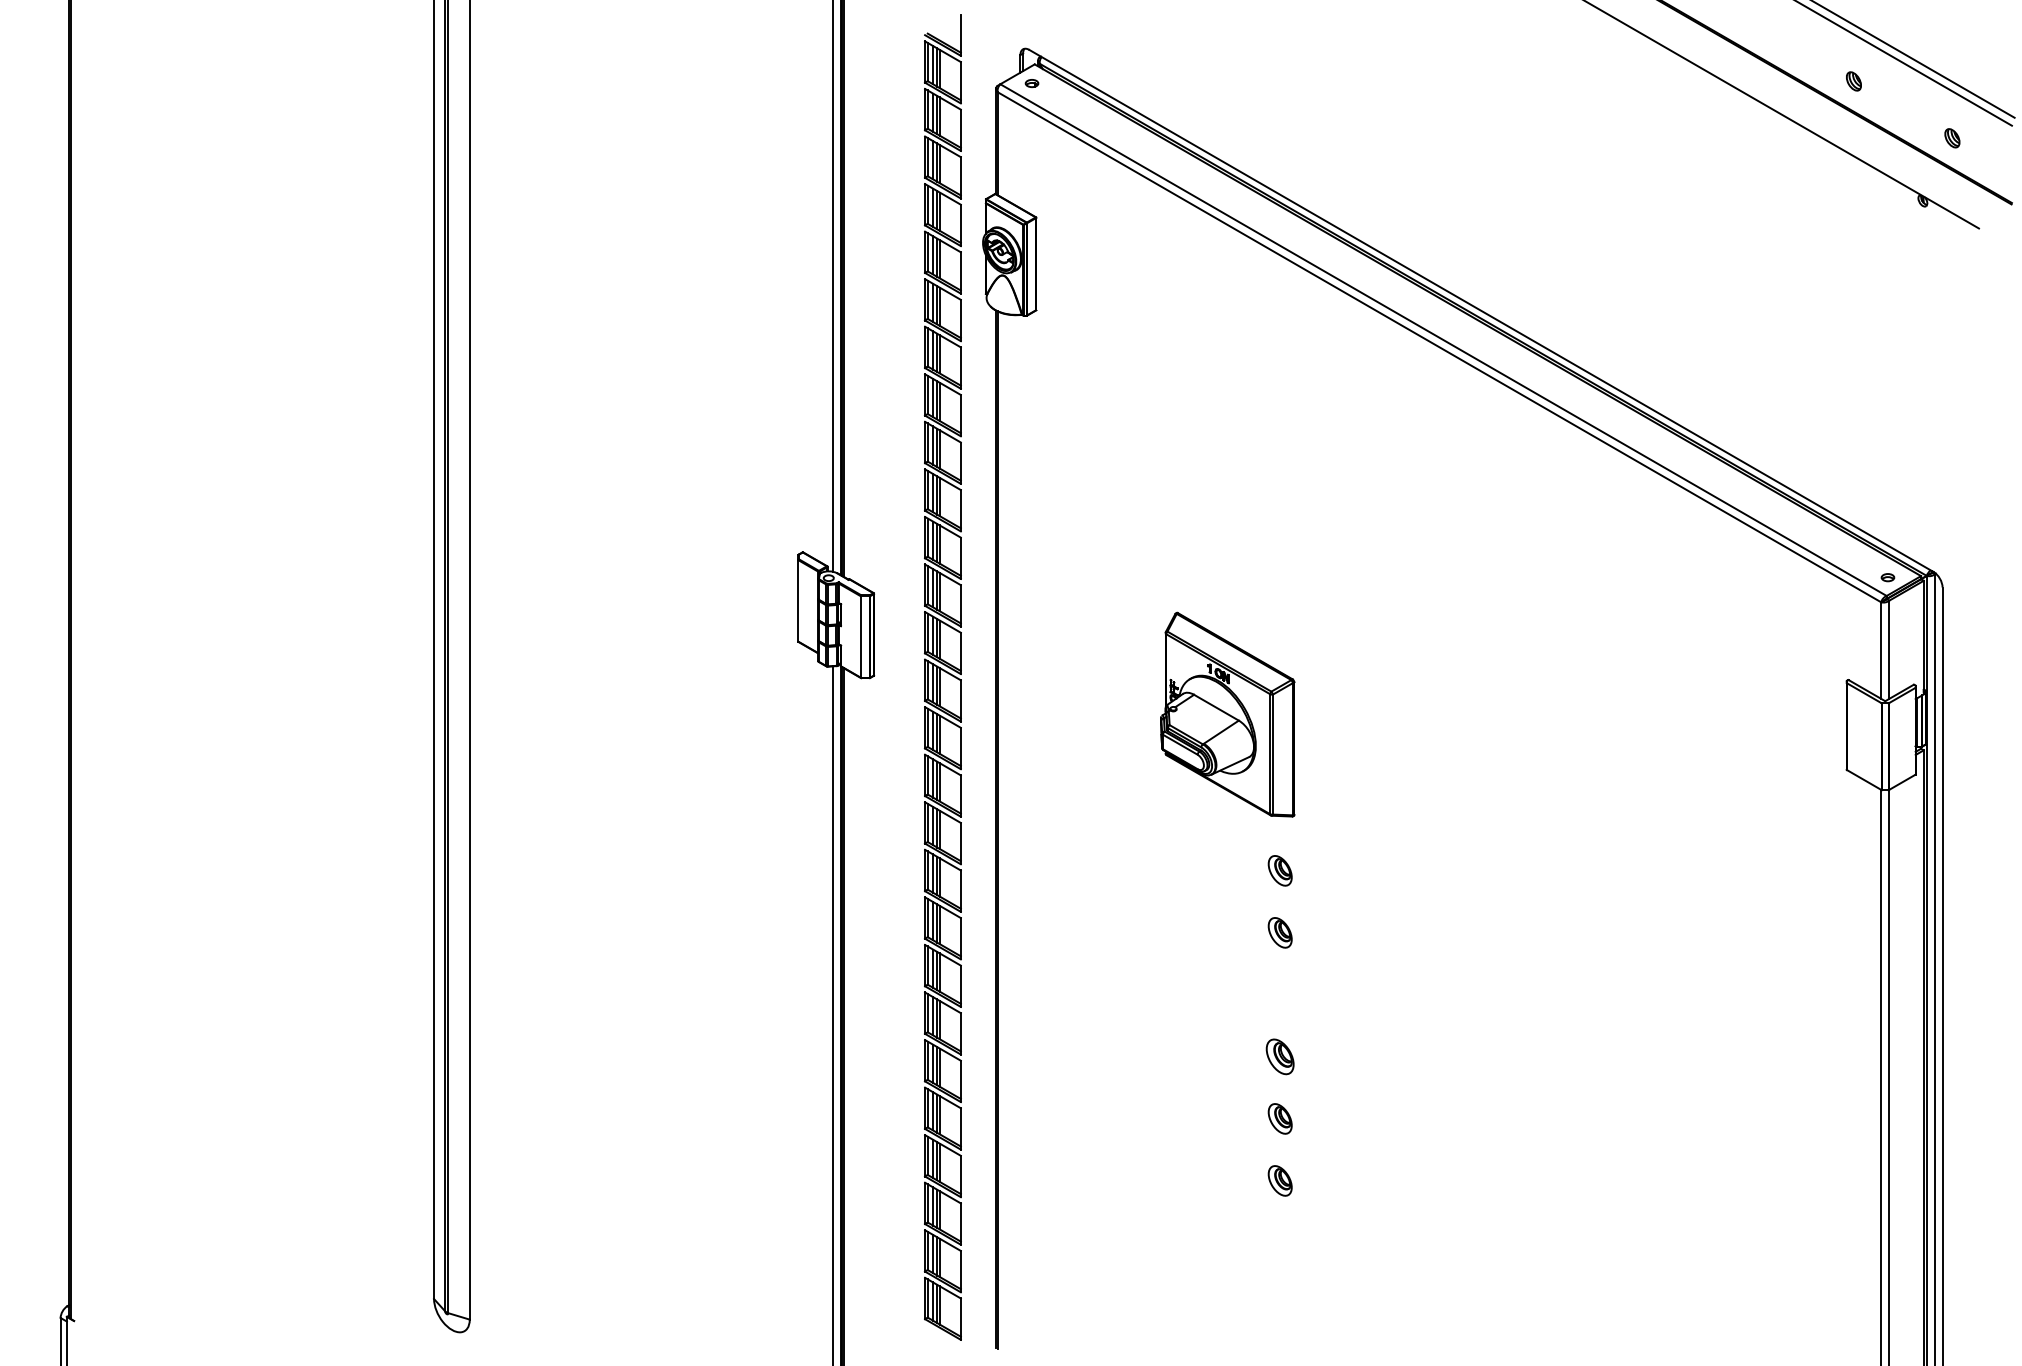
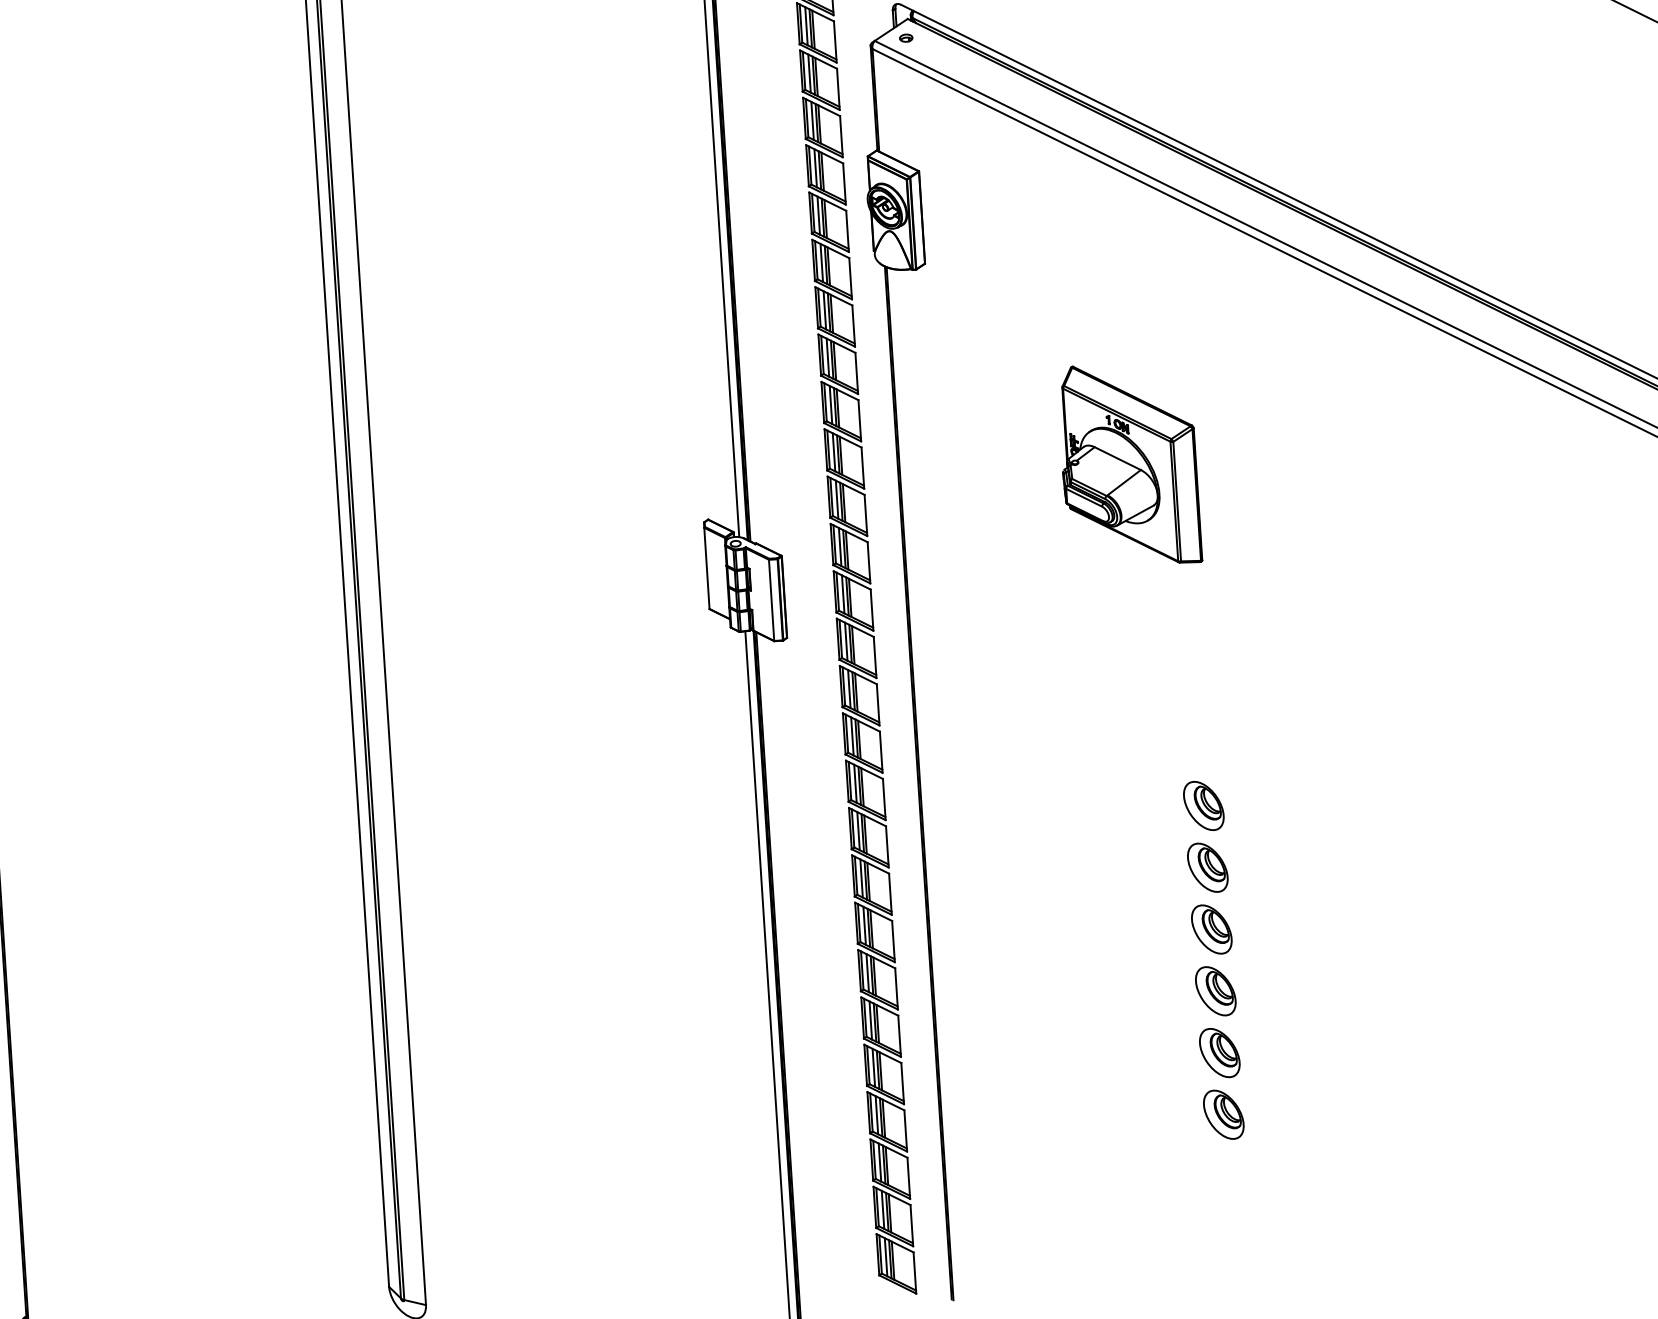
part: (1227, 714) -> (1129, 464), moved
part: (1280, 870) -> (1204, 805), size x1.67
part: (1280, 932) -> (1208, 867), size x1.67
part: (1280, 994) -> (1212, 929), added
part: (1280, 1056) -> (1216, 990), size x1.43
part: (1280, 1118) -> (1220, 1052), size x1.67
part: (1280, 1180) -> (1224, 1114), size x1.67

